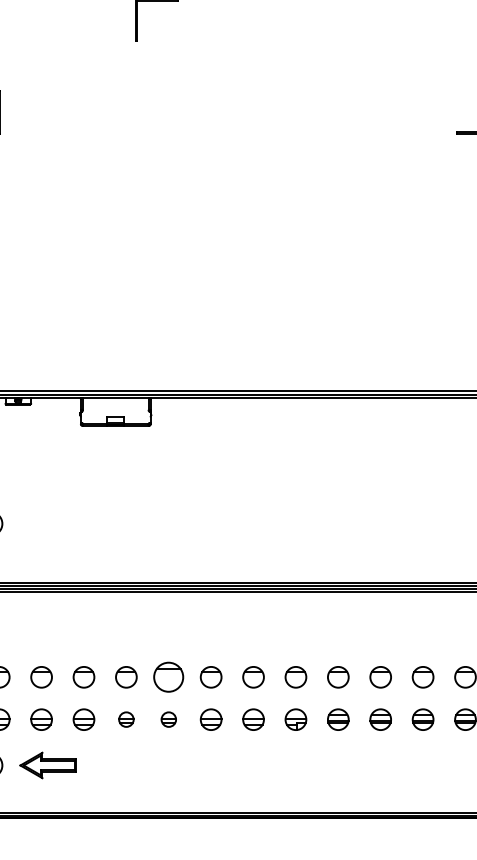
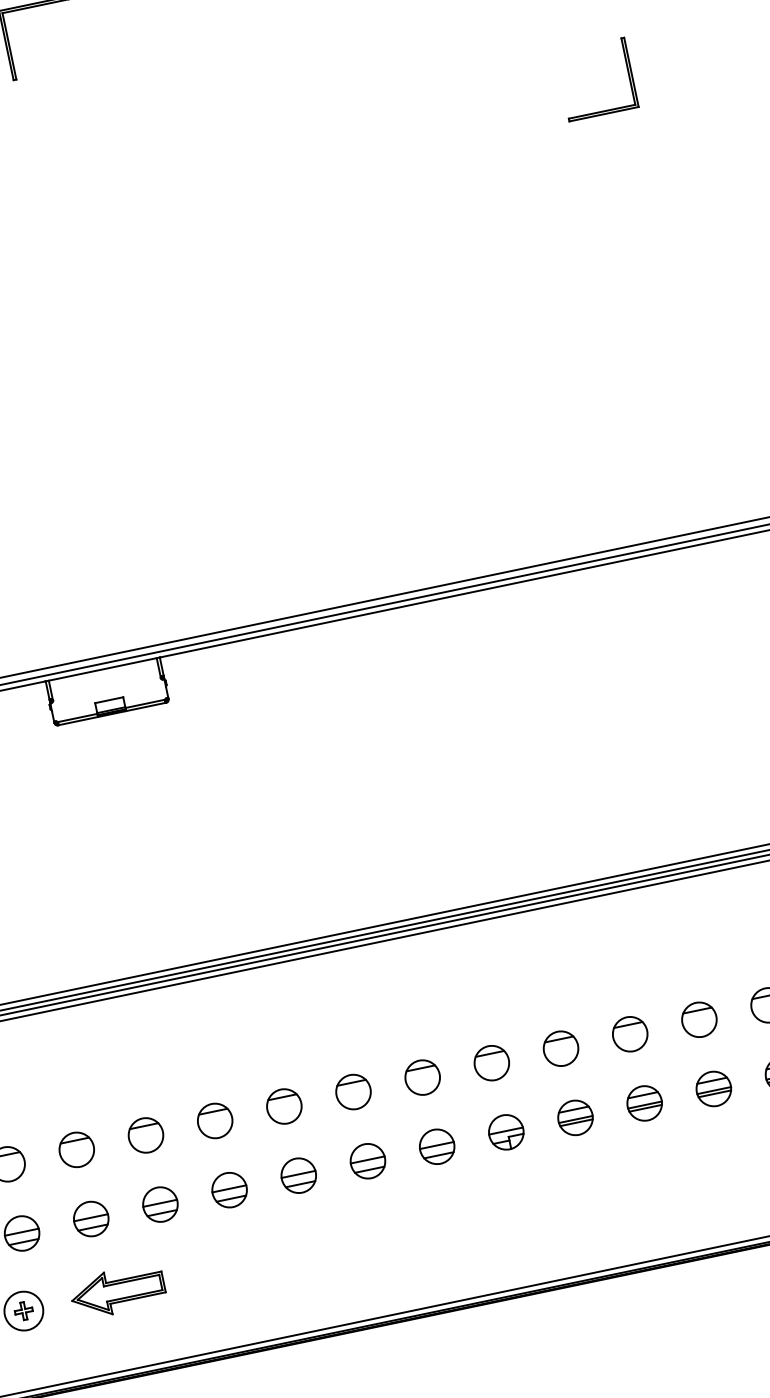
part: (168, 677) -> (283, 1106), size x0.71
part: (126, 719) -> (229, 1189), size x1.43
part: (168, 719) -> (298, 1175), size x1.43

